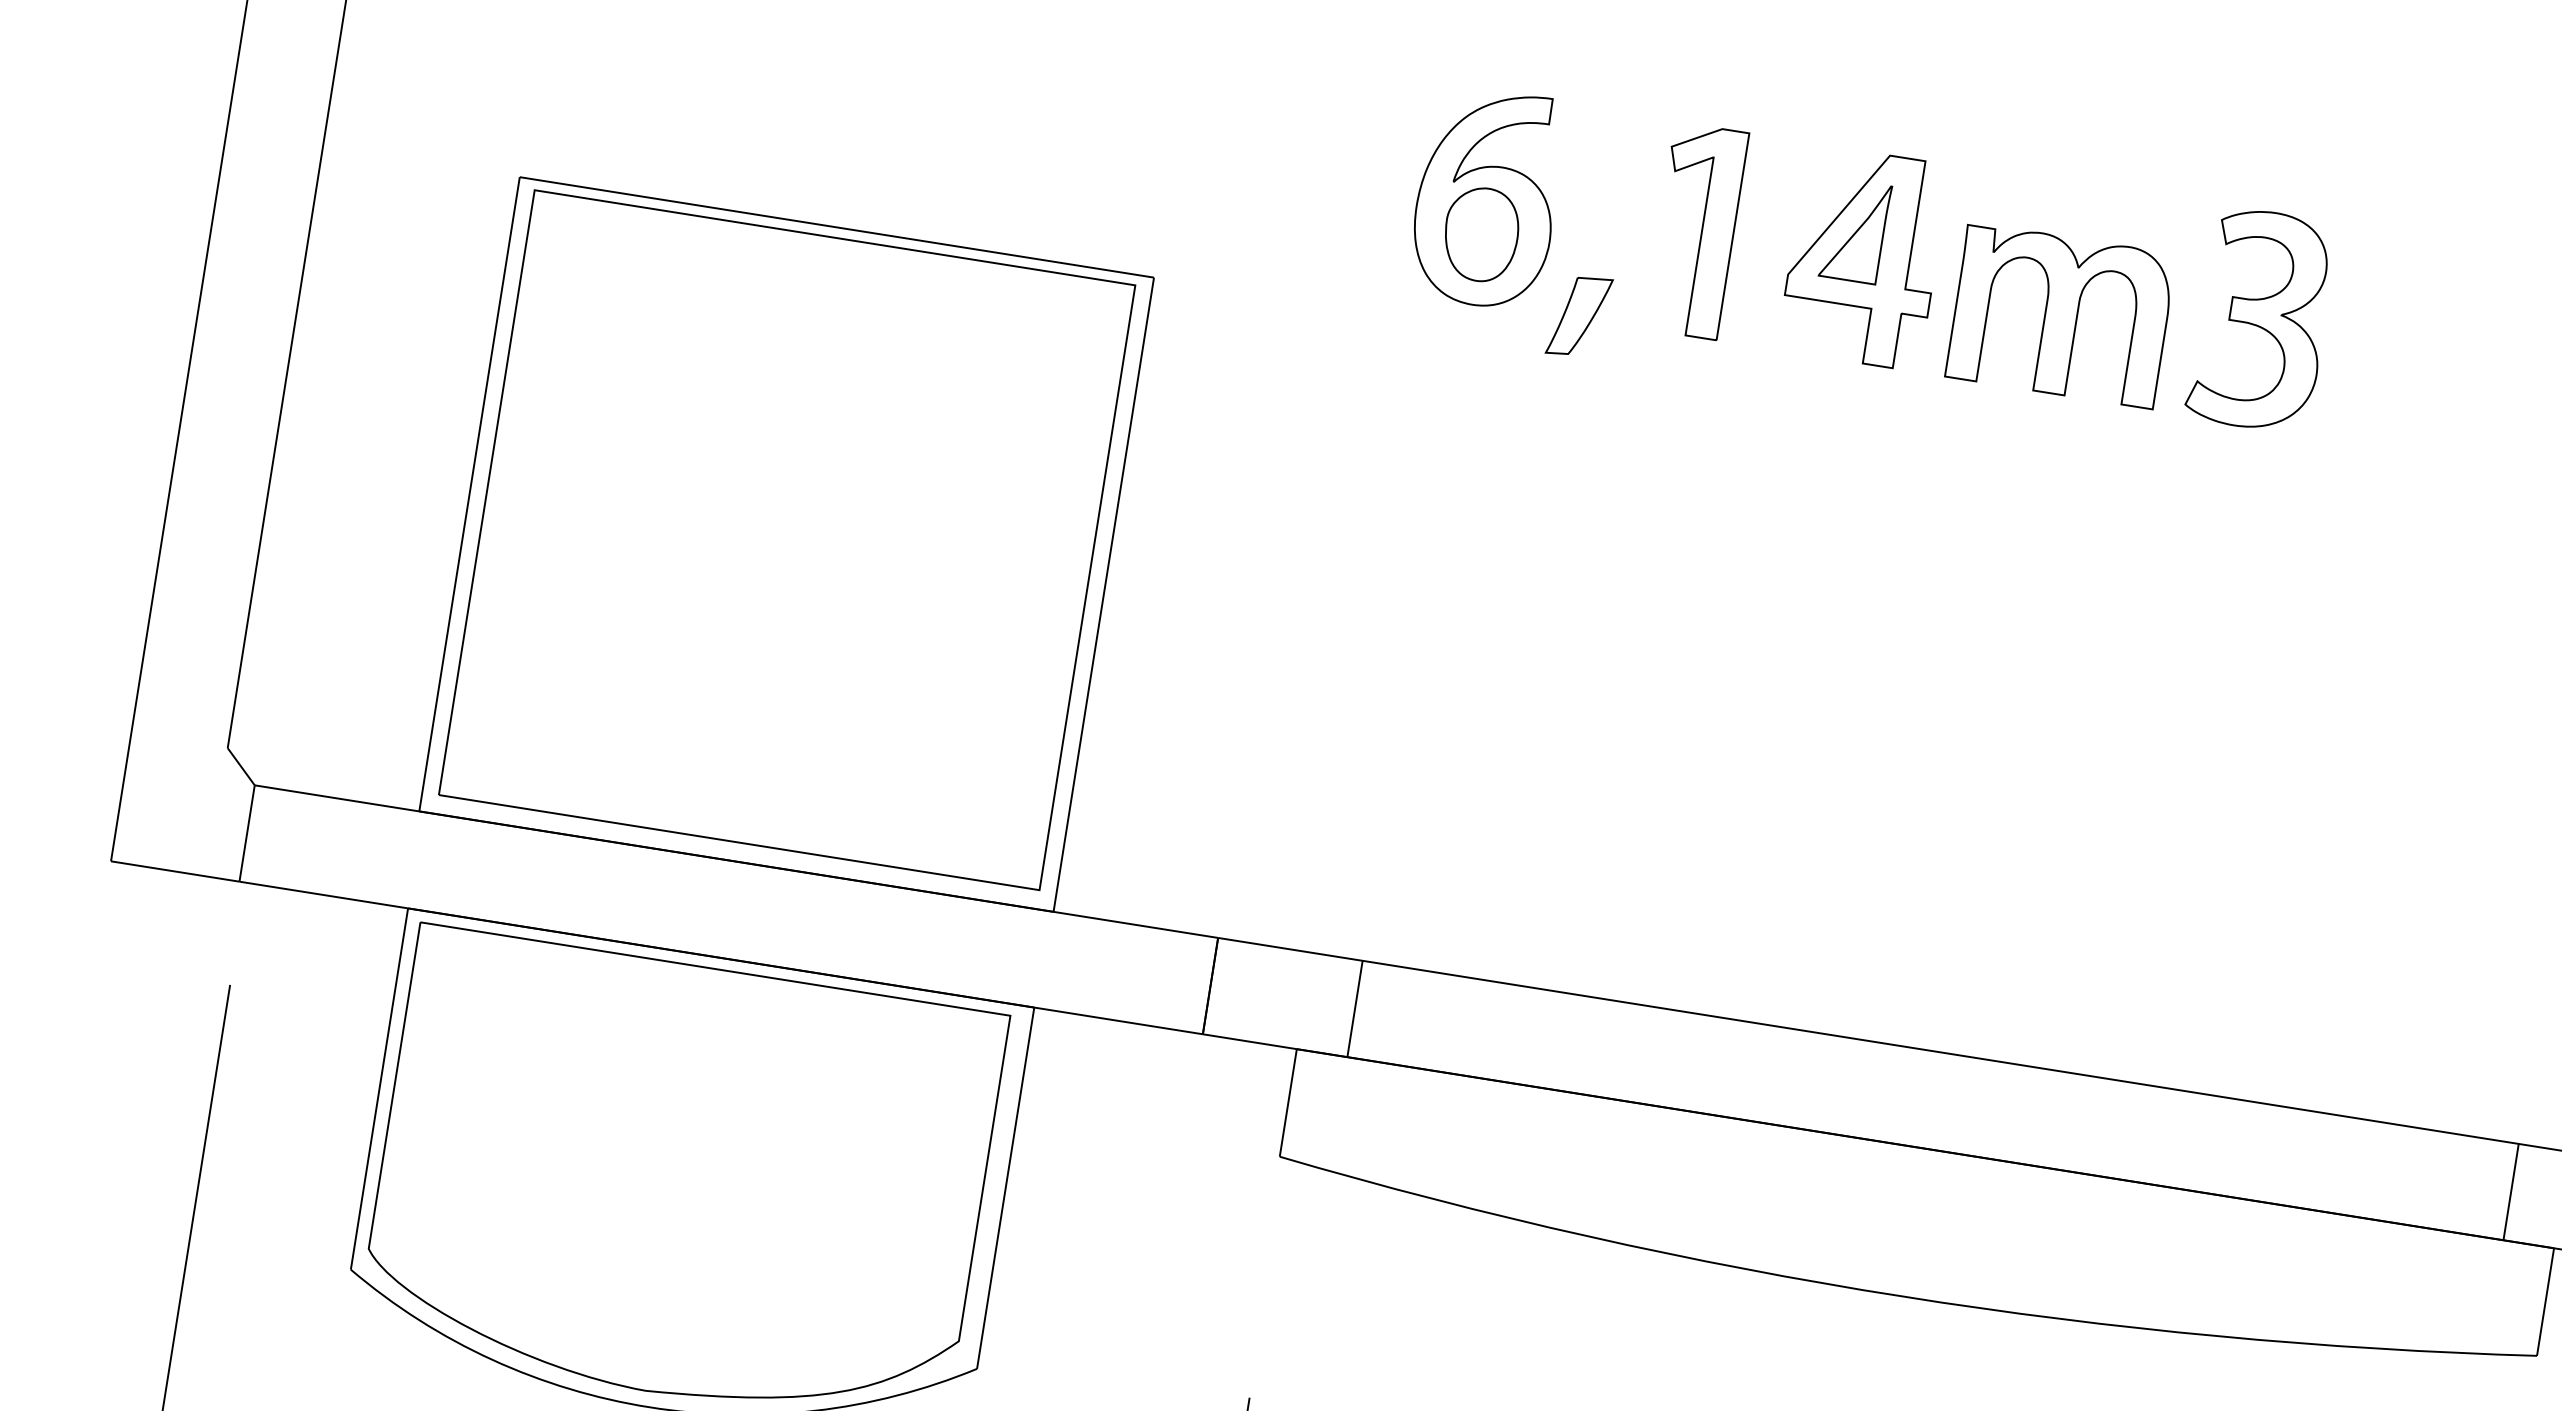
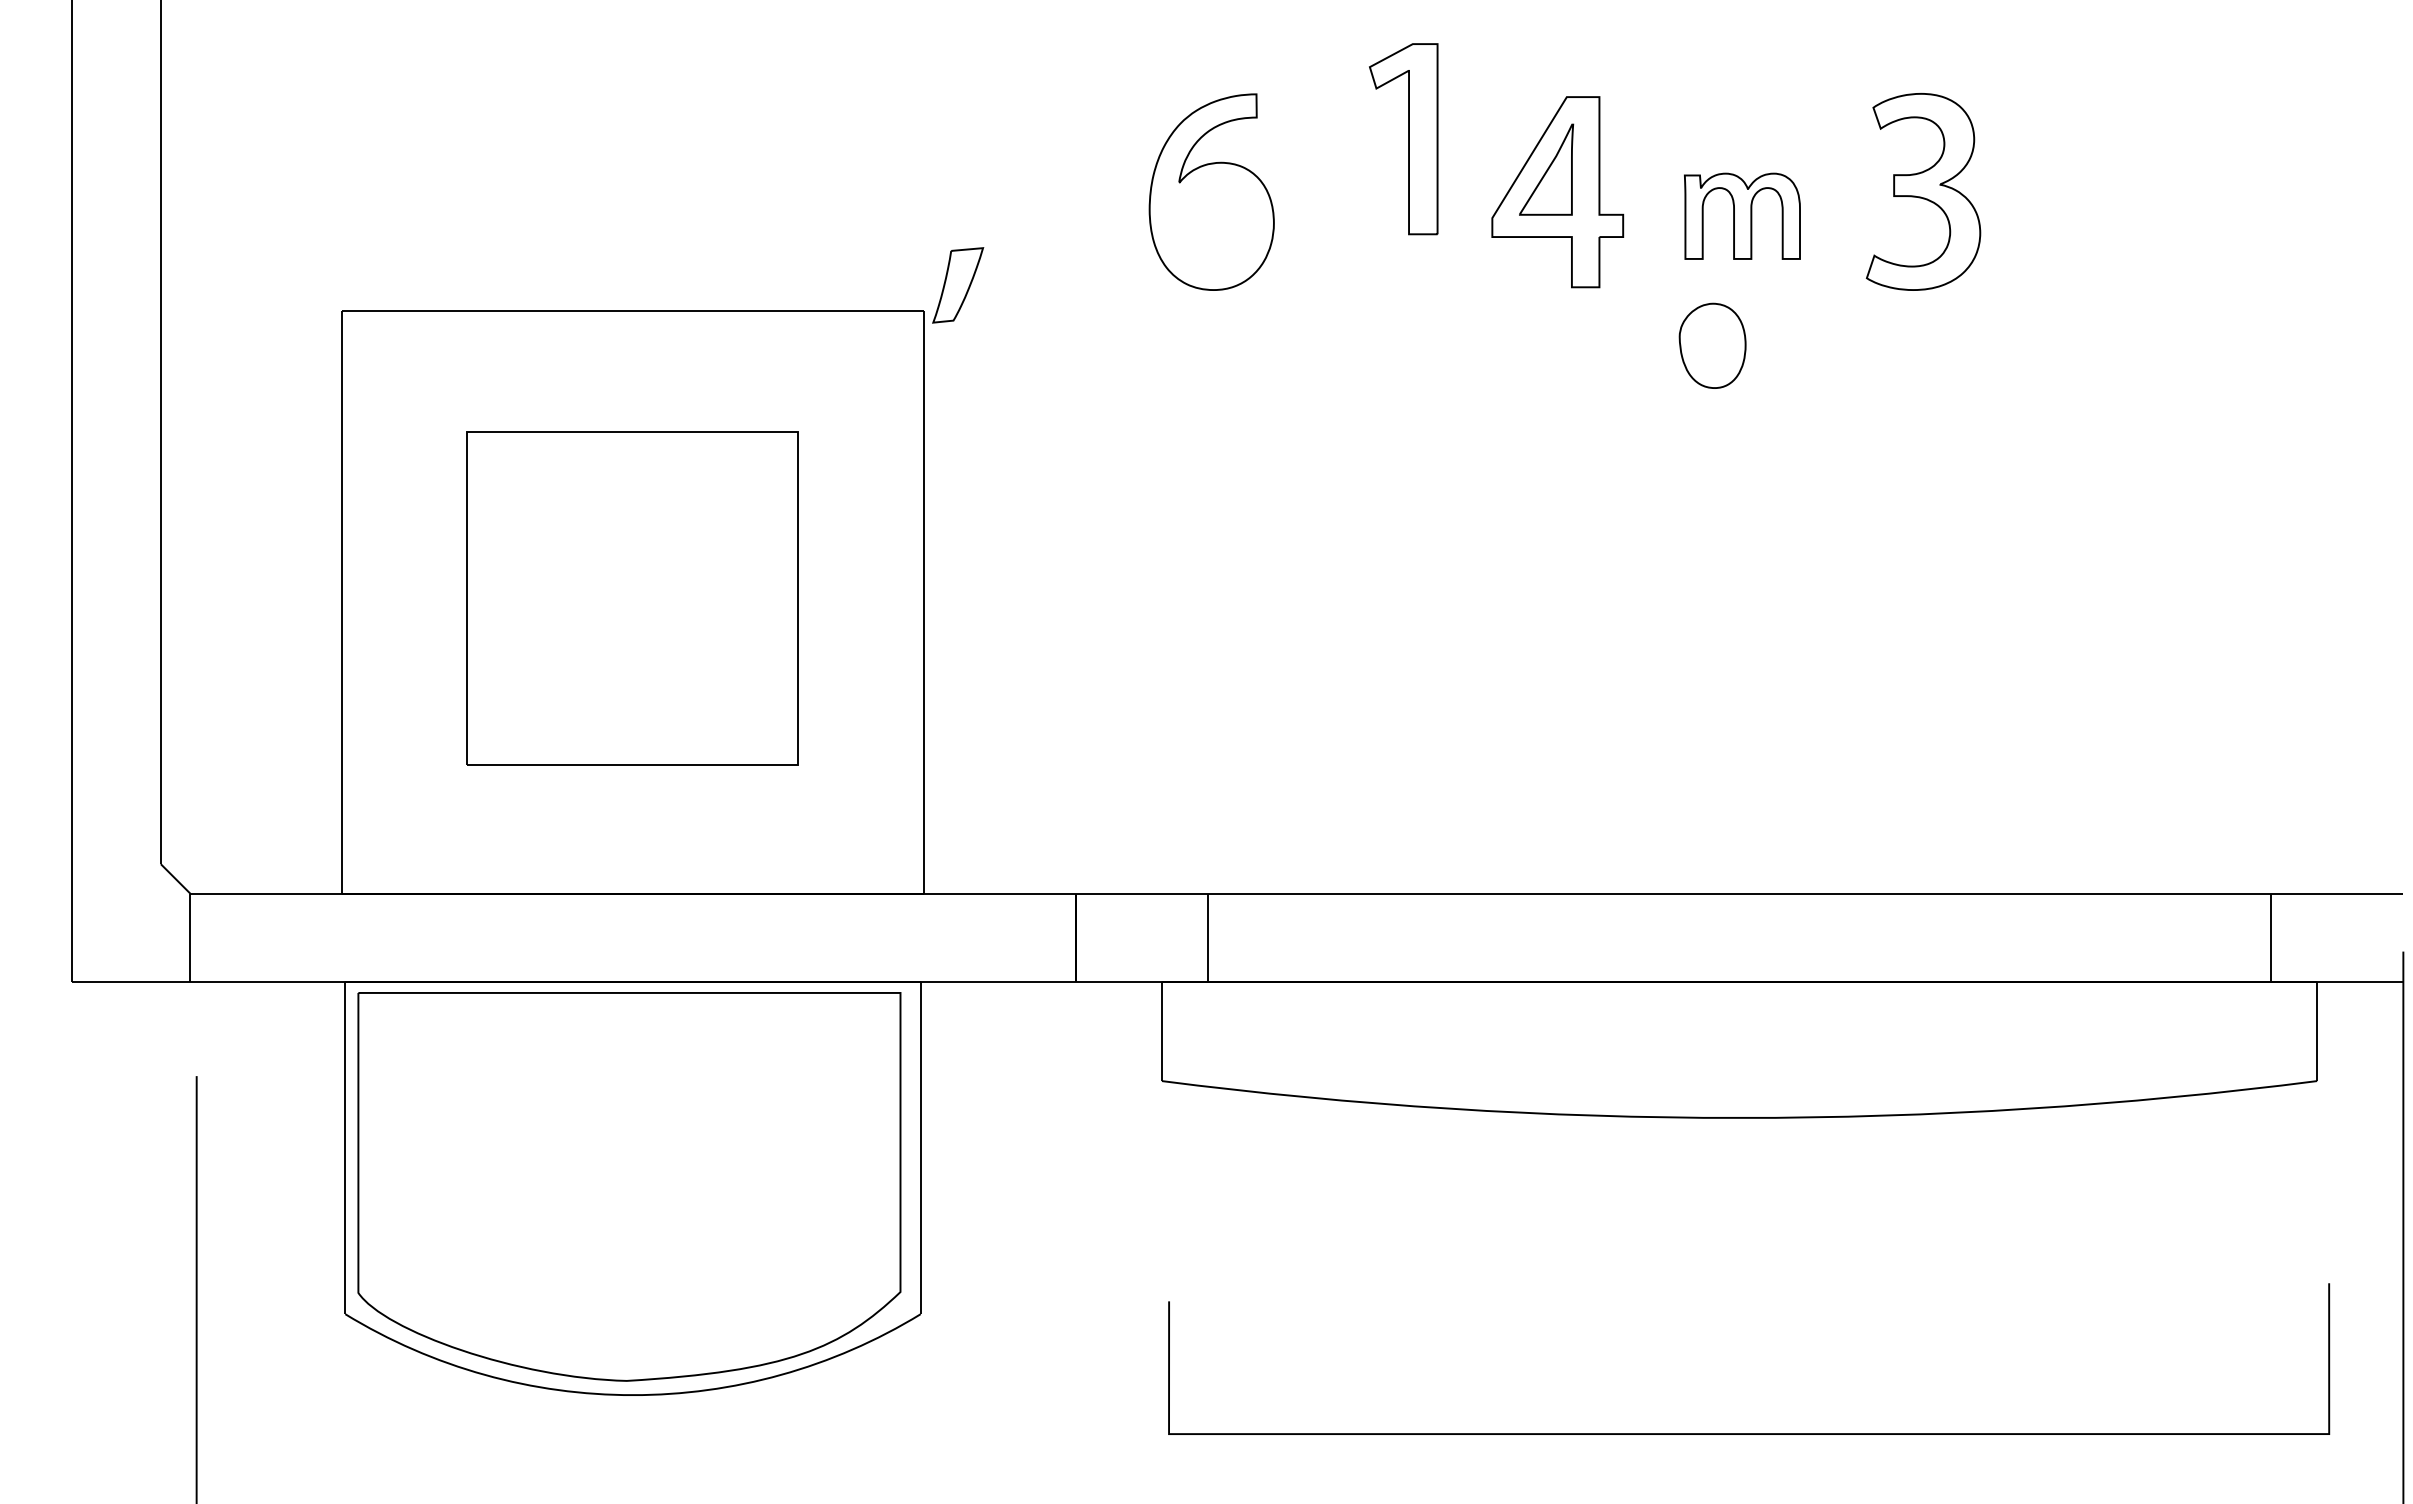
part: (1695, 231) -> (1403, 139), moved
part: (1481, 234) -> (1712, 345), moved
part: (2060, 315) -> (1742, 216), size x0.6
part: (1579, 316) -> (958, 285), moved
part: (786, 540) -> (632, 598), size x0.6

